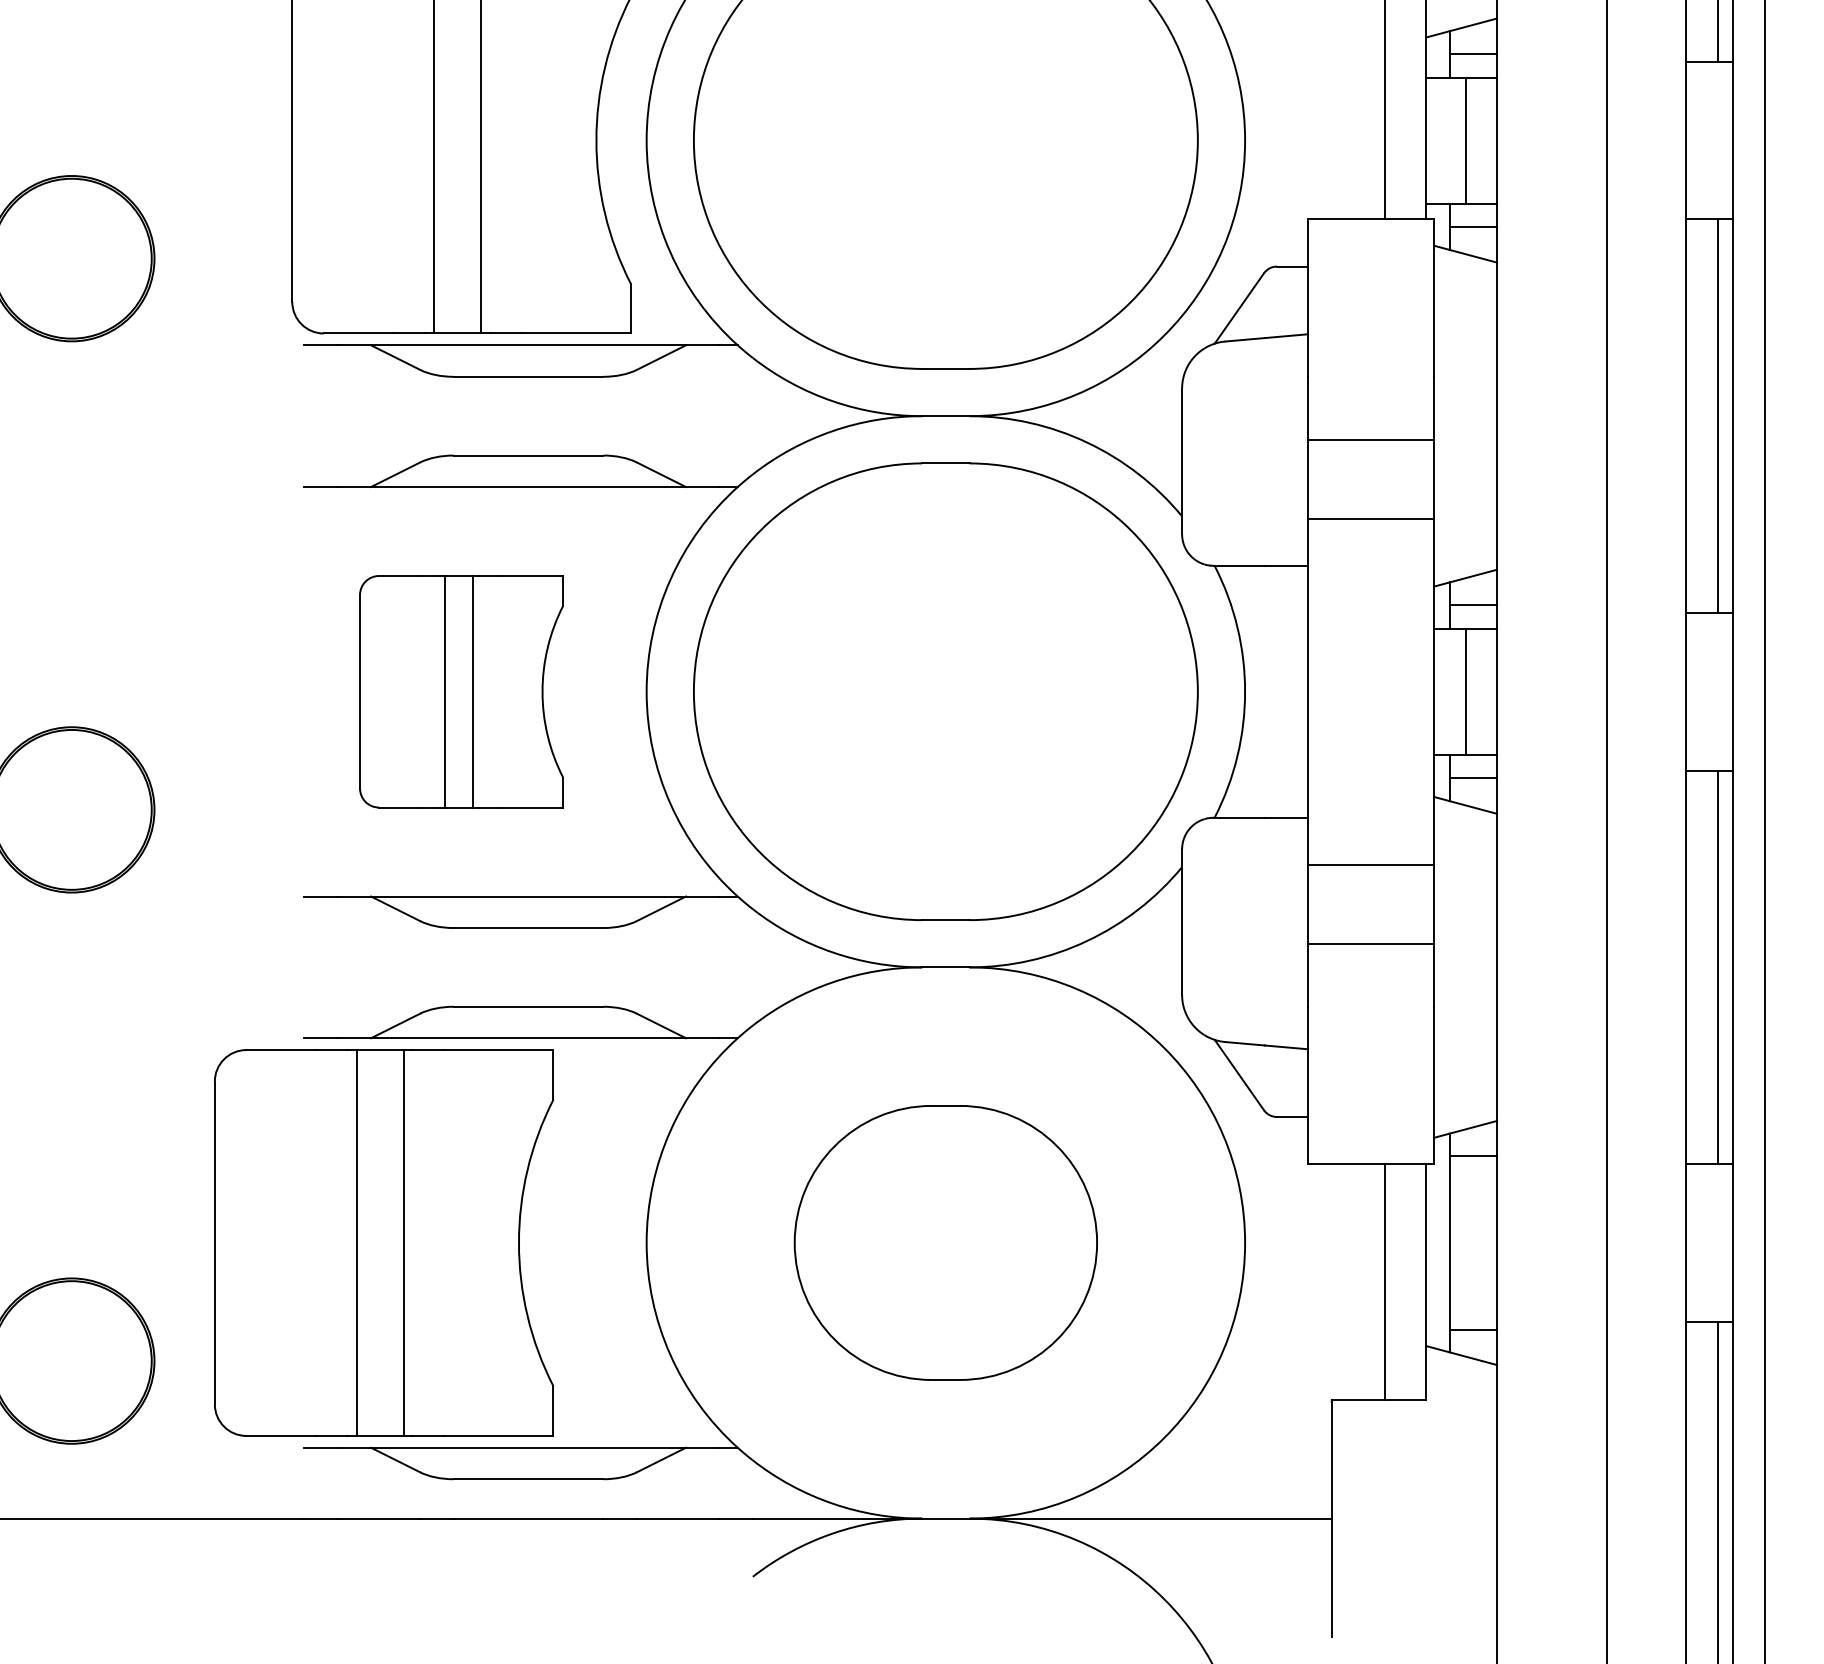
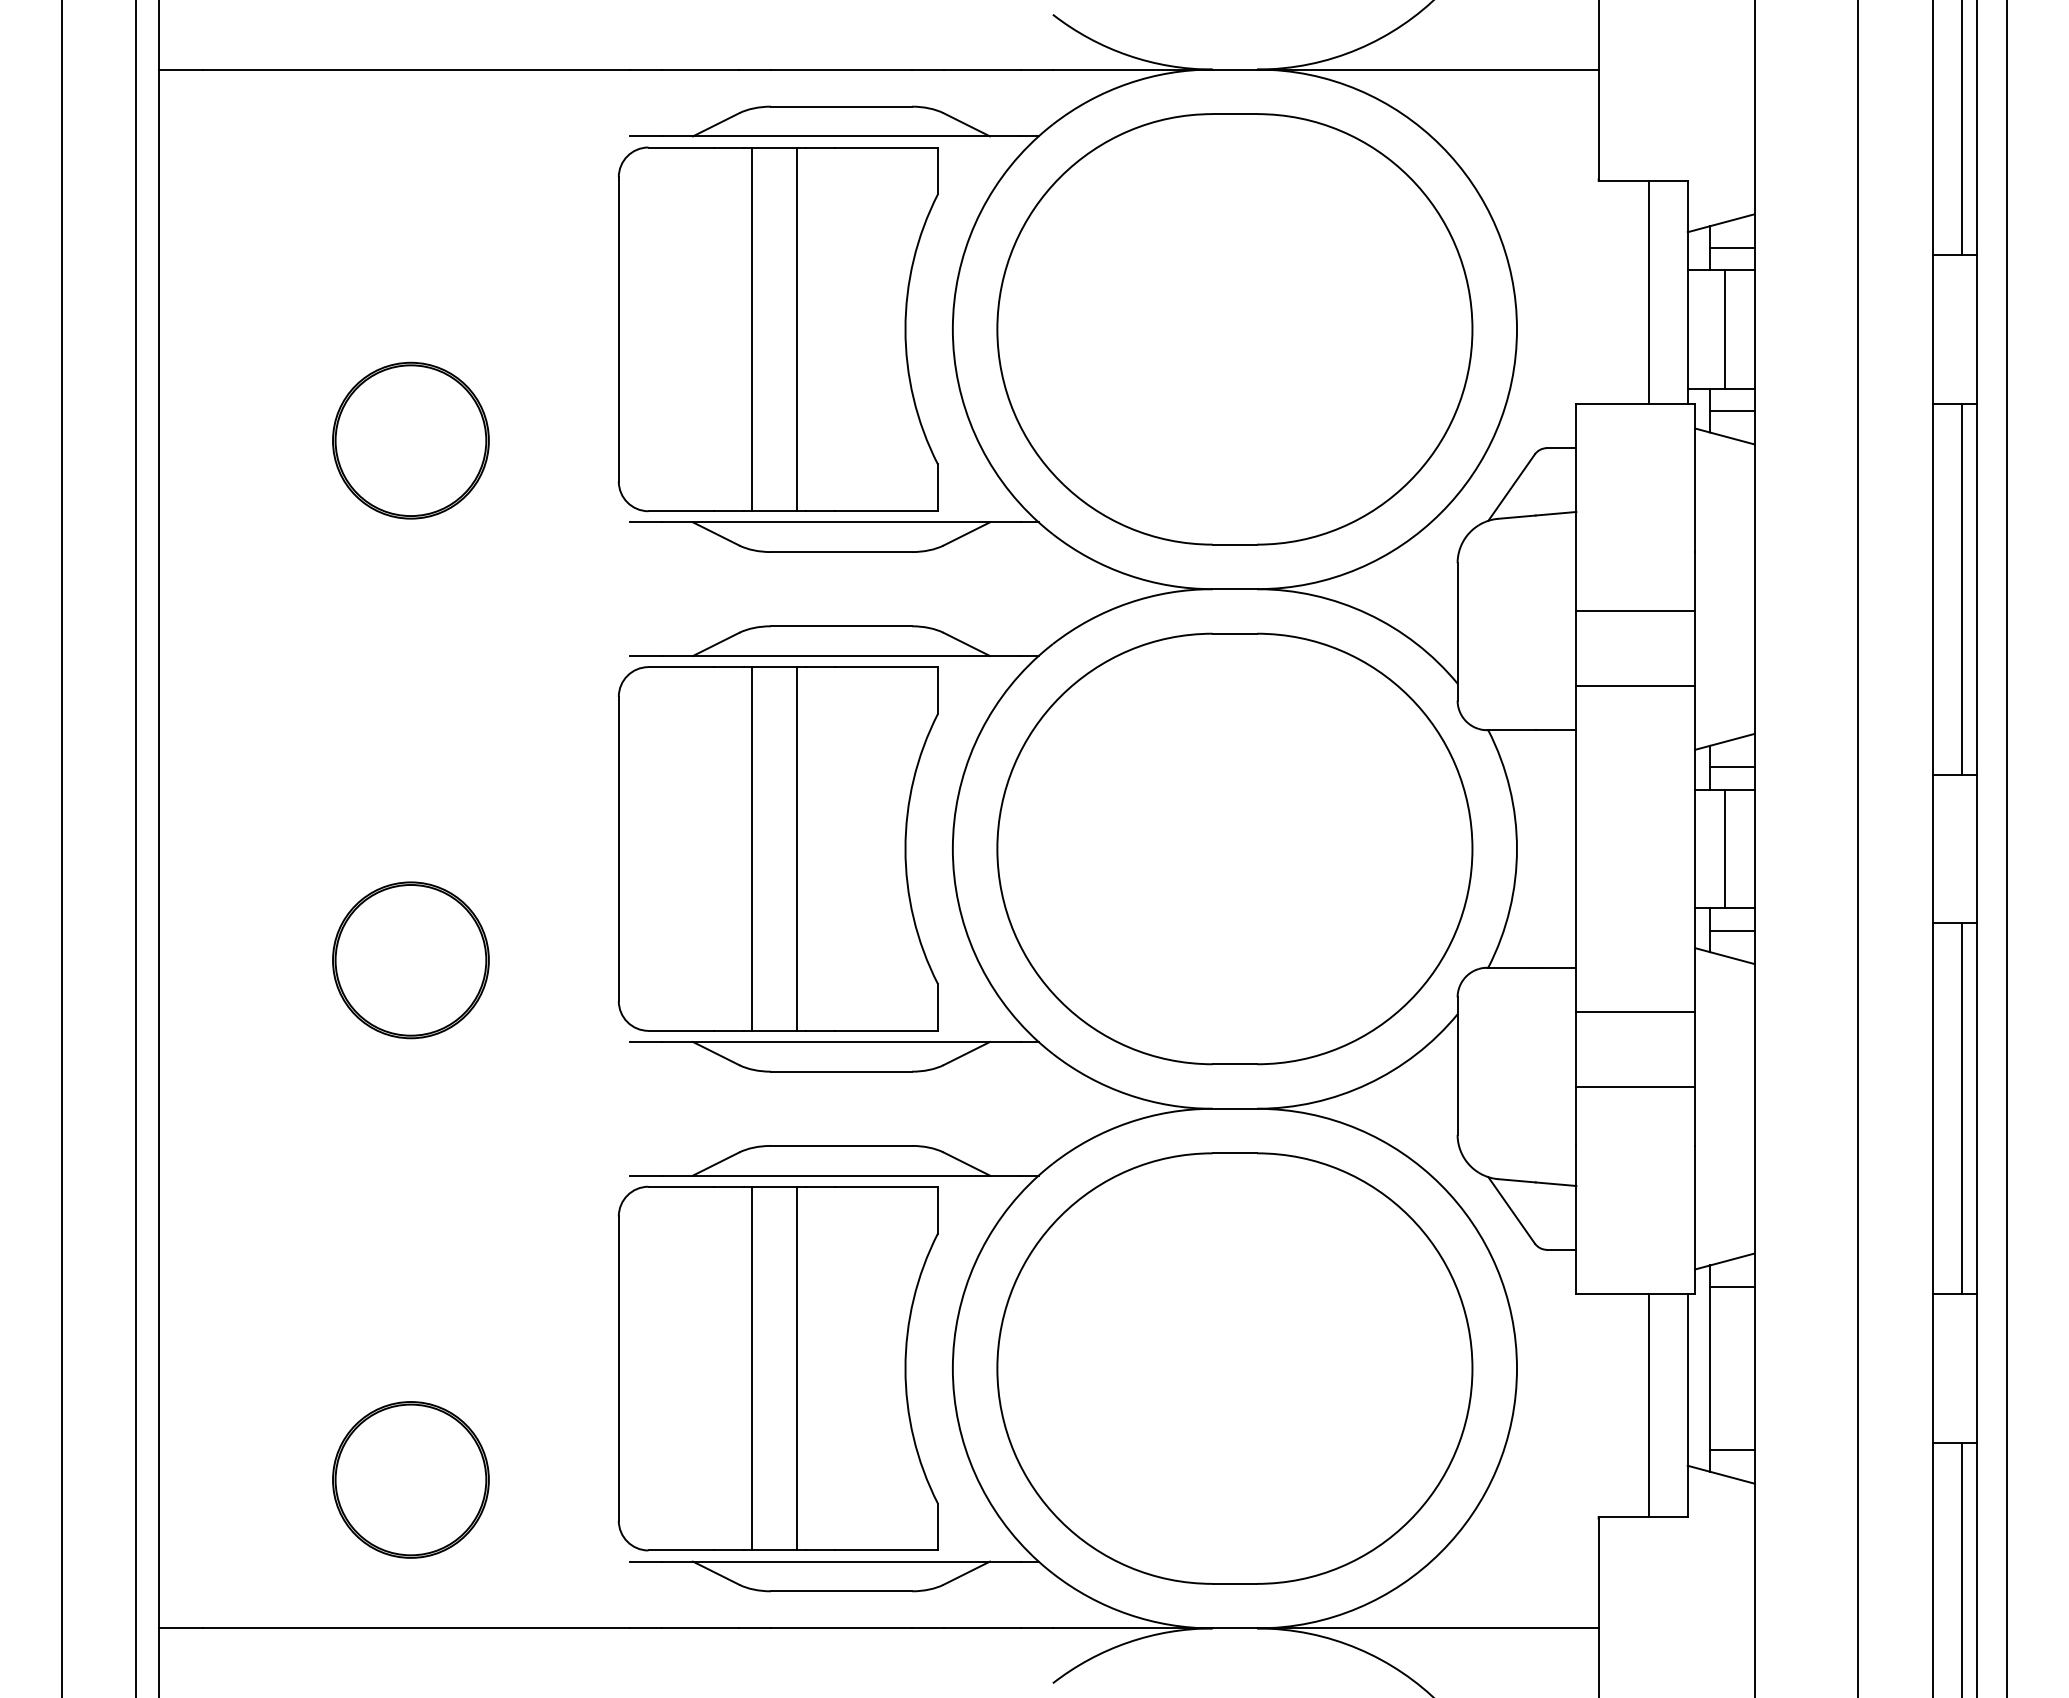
part: (461, 691) -> (778, 848), size x1.67
part: (383, 1242) -> (777, 1368), moved
part: (945, 1242) -> (1234, 1368), size x1.67

